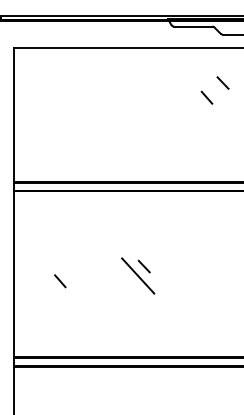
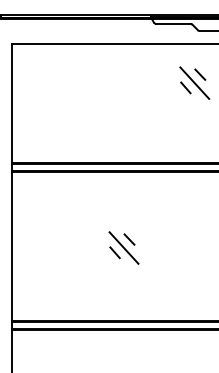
line: (216, 91) -> (194, 82), added
line: (59, 280) -> (114, 252), moved

